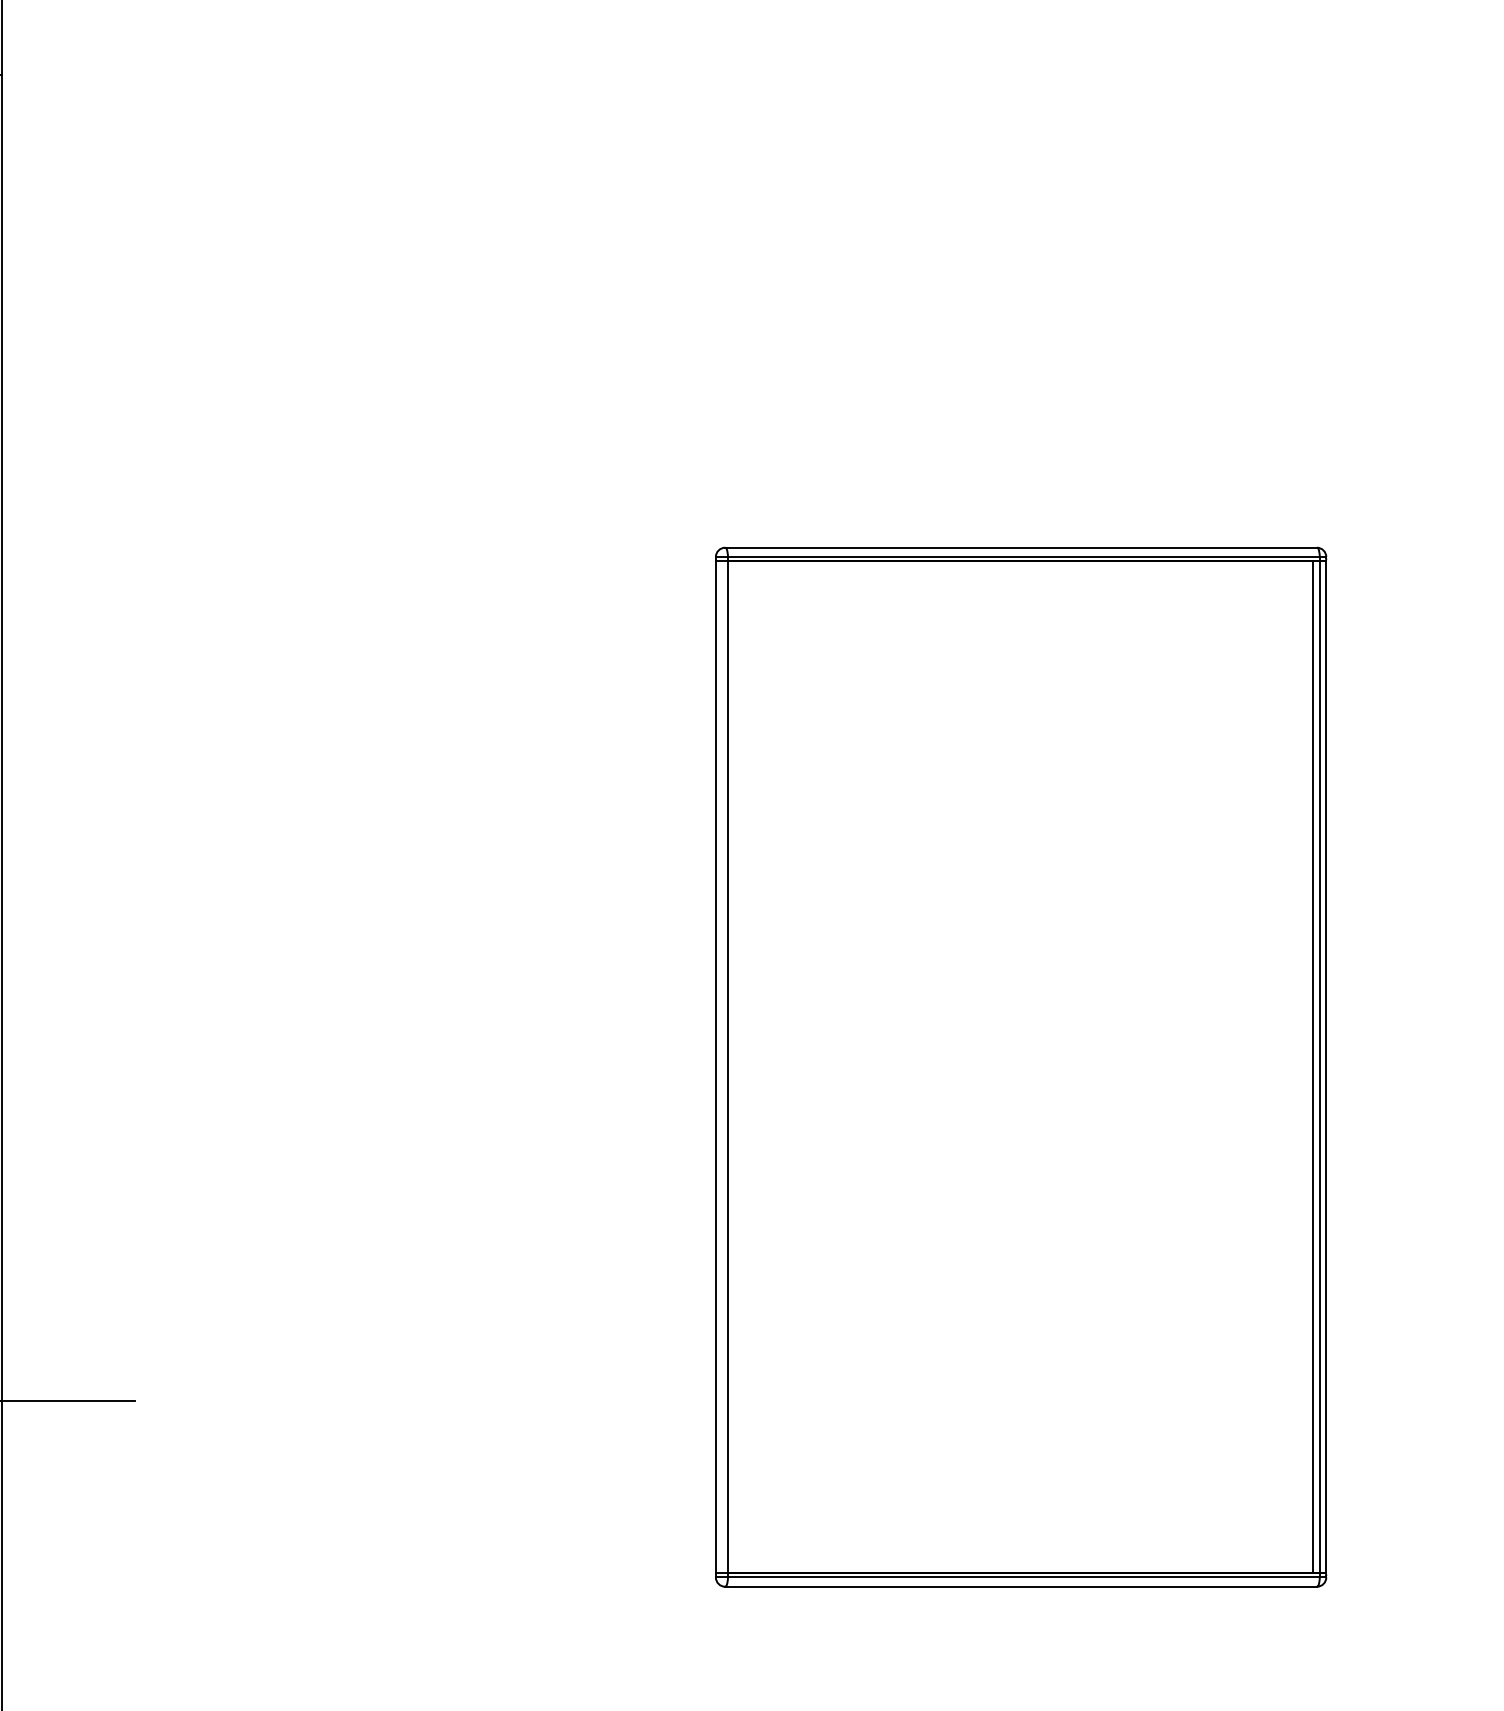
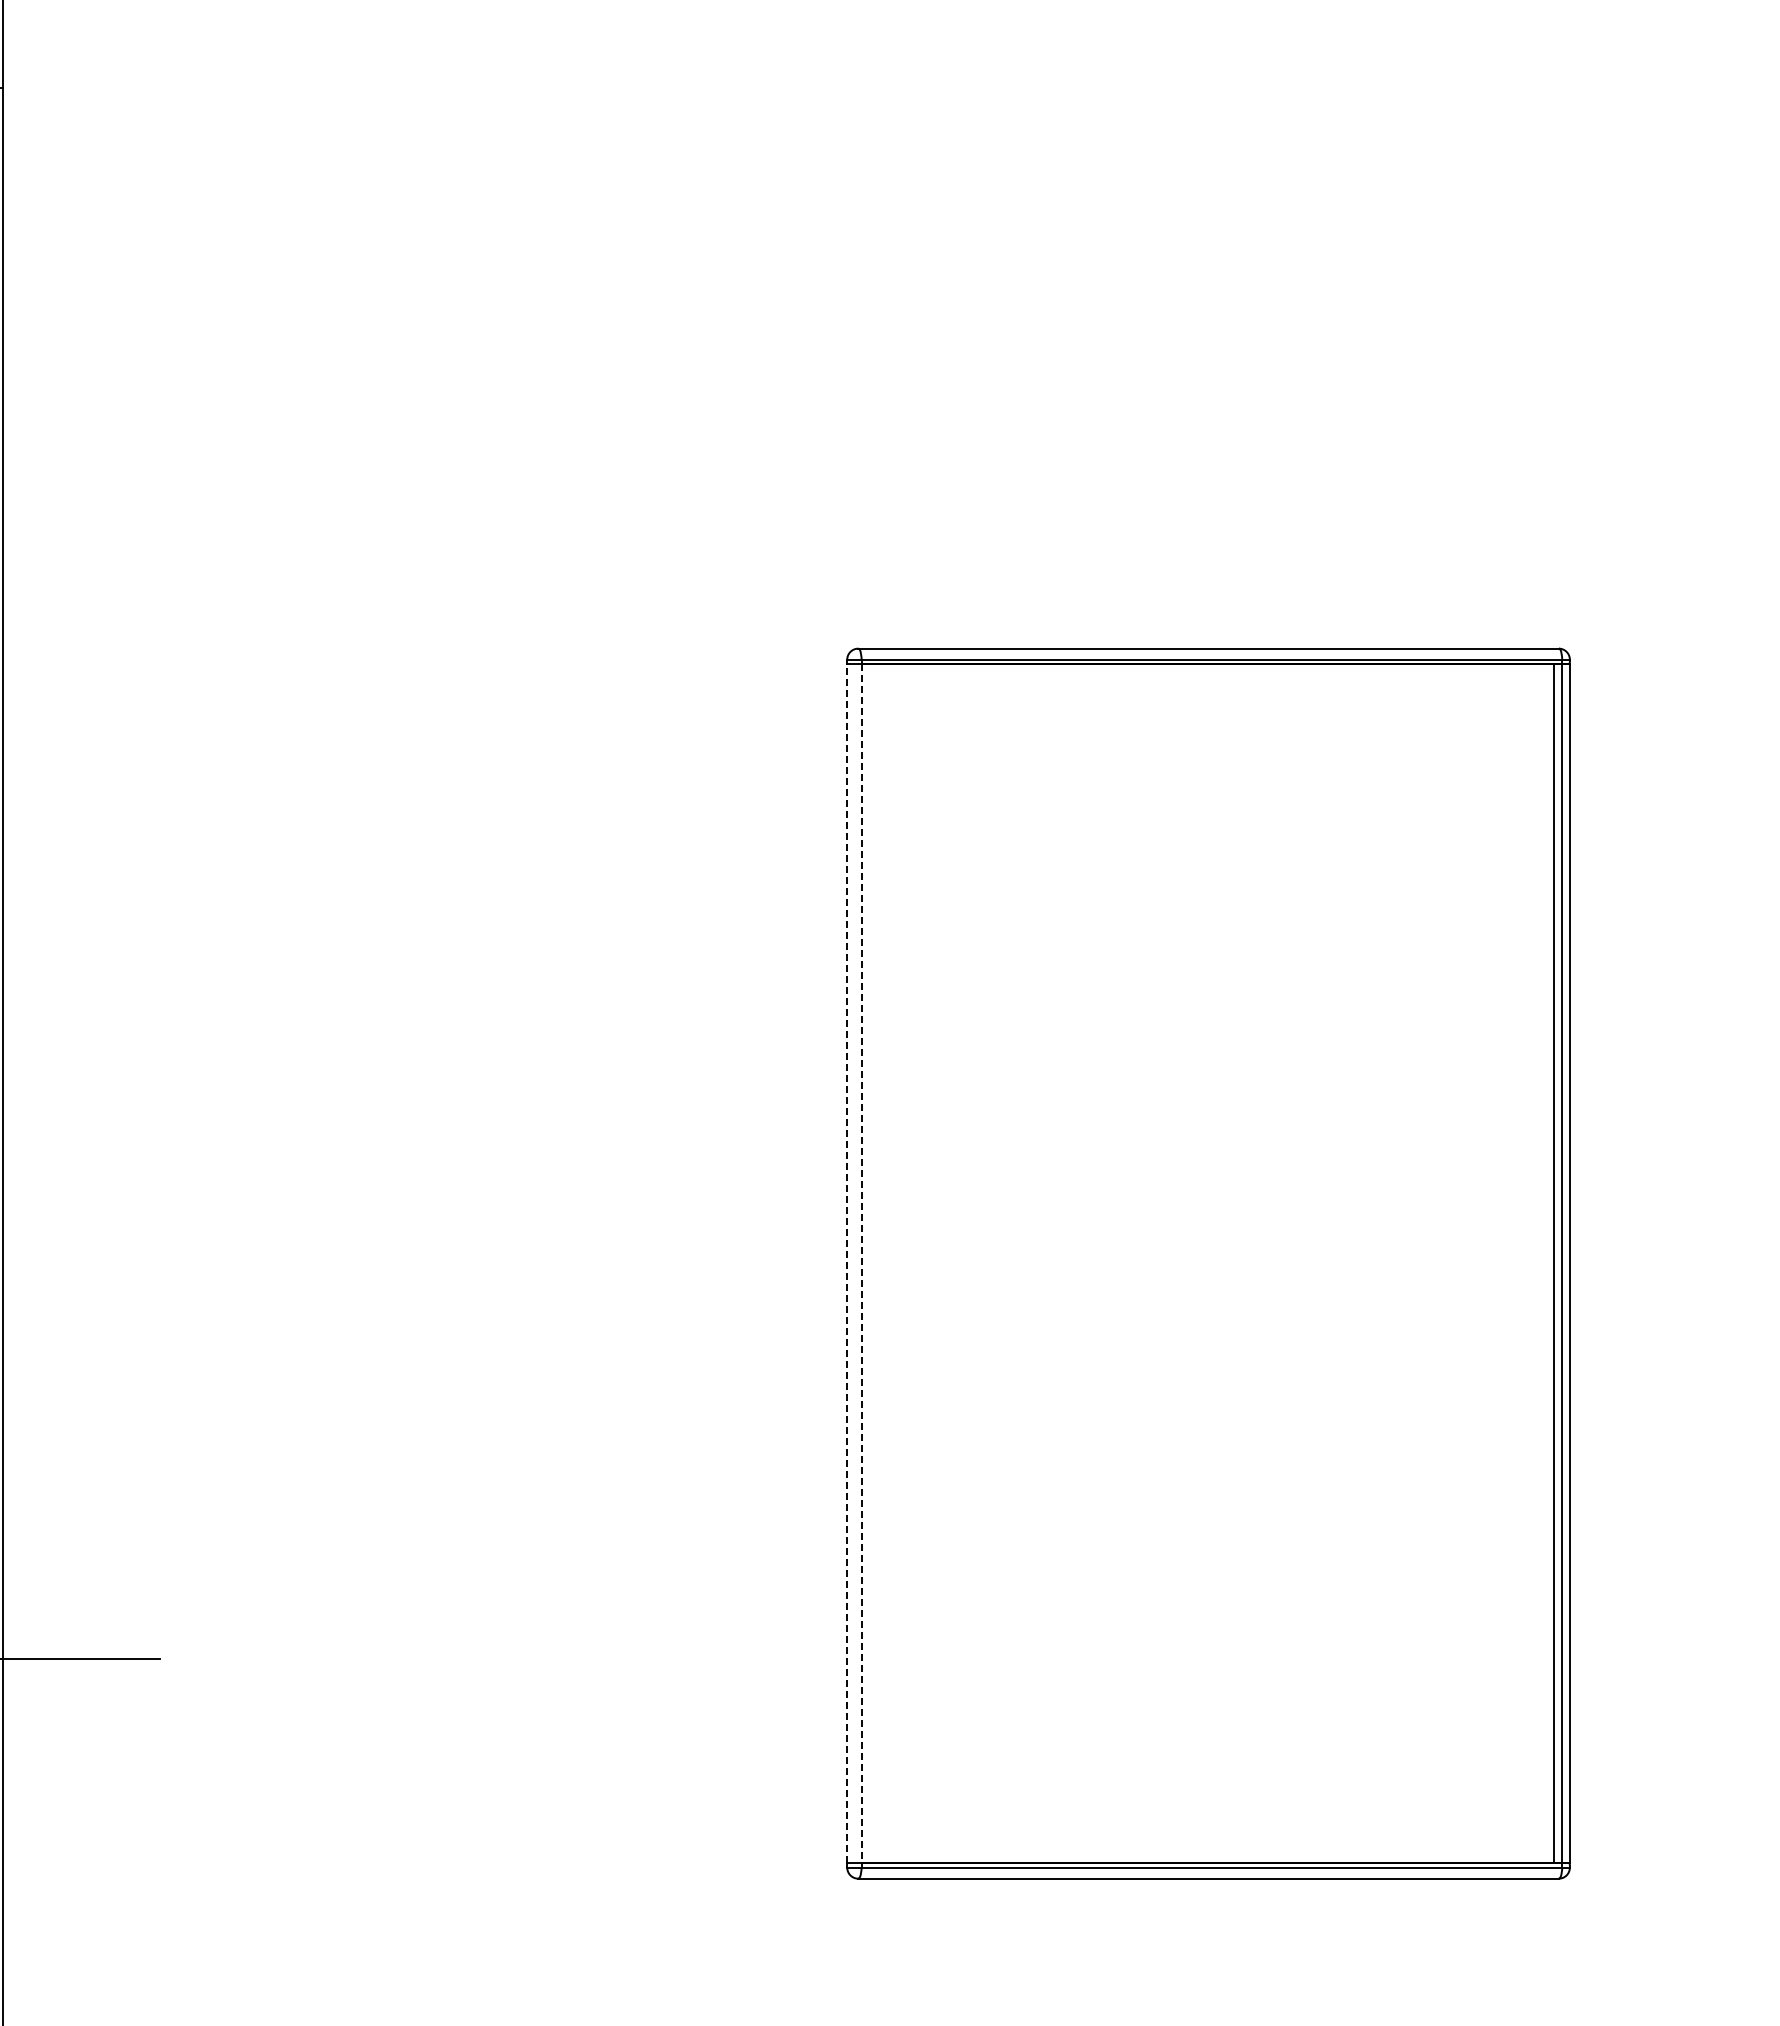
line: (716, 1067) -> (847, 1263), solid -> dashed
line: (727, 1067) -> (861, 1264), solid -> dashed

